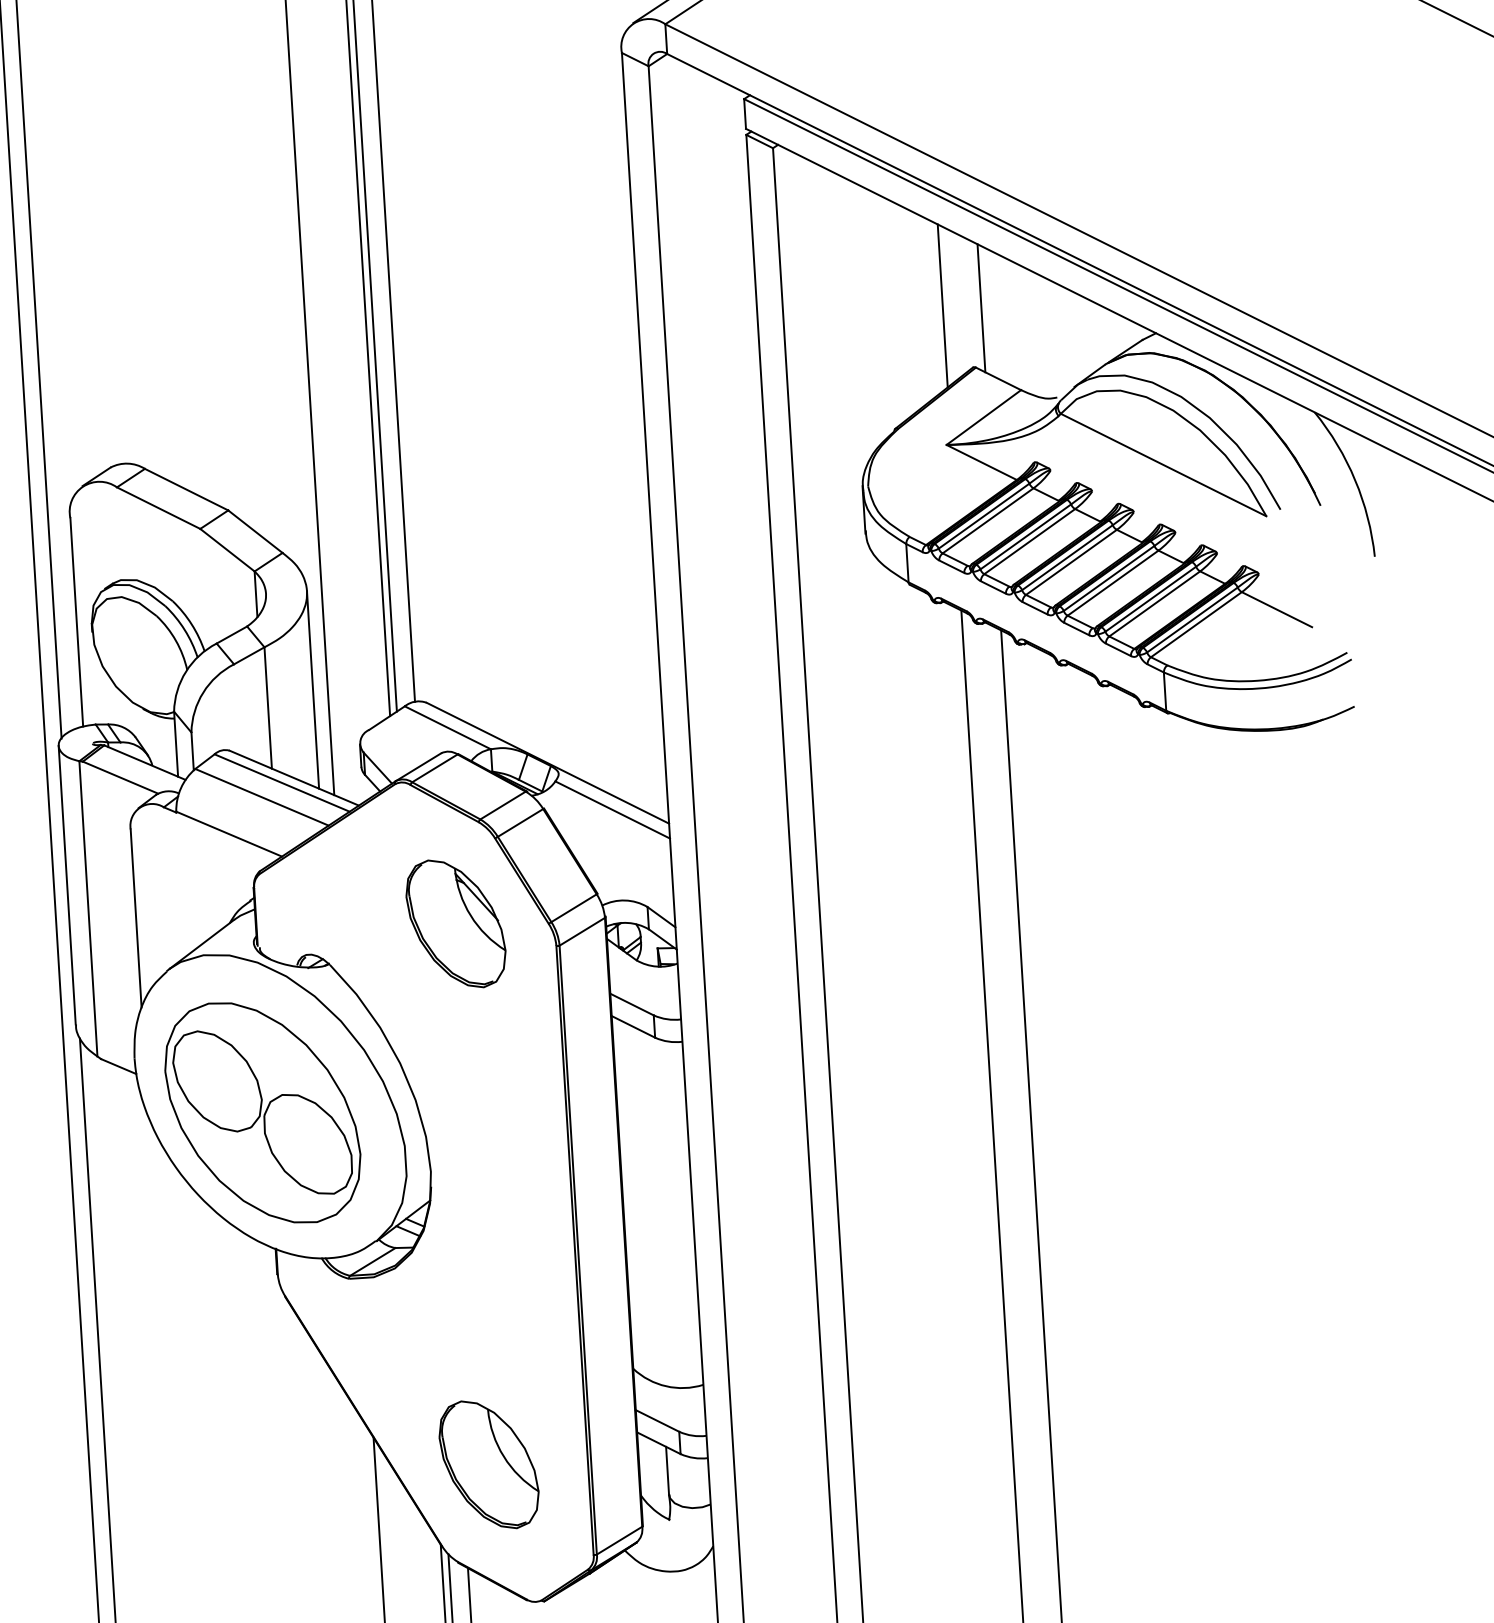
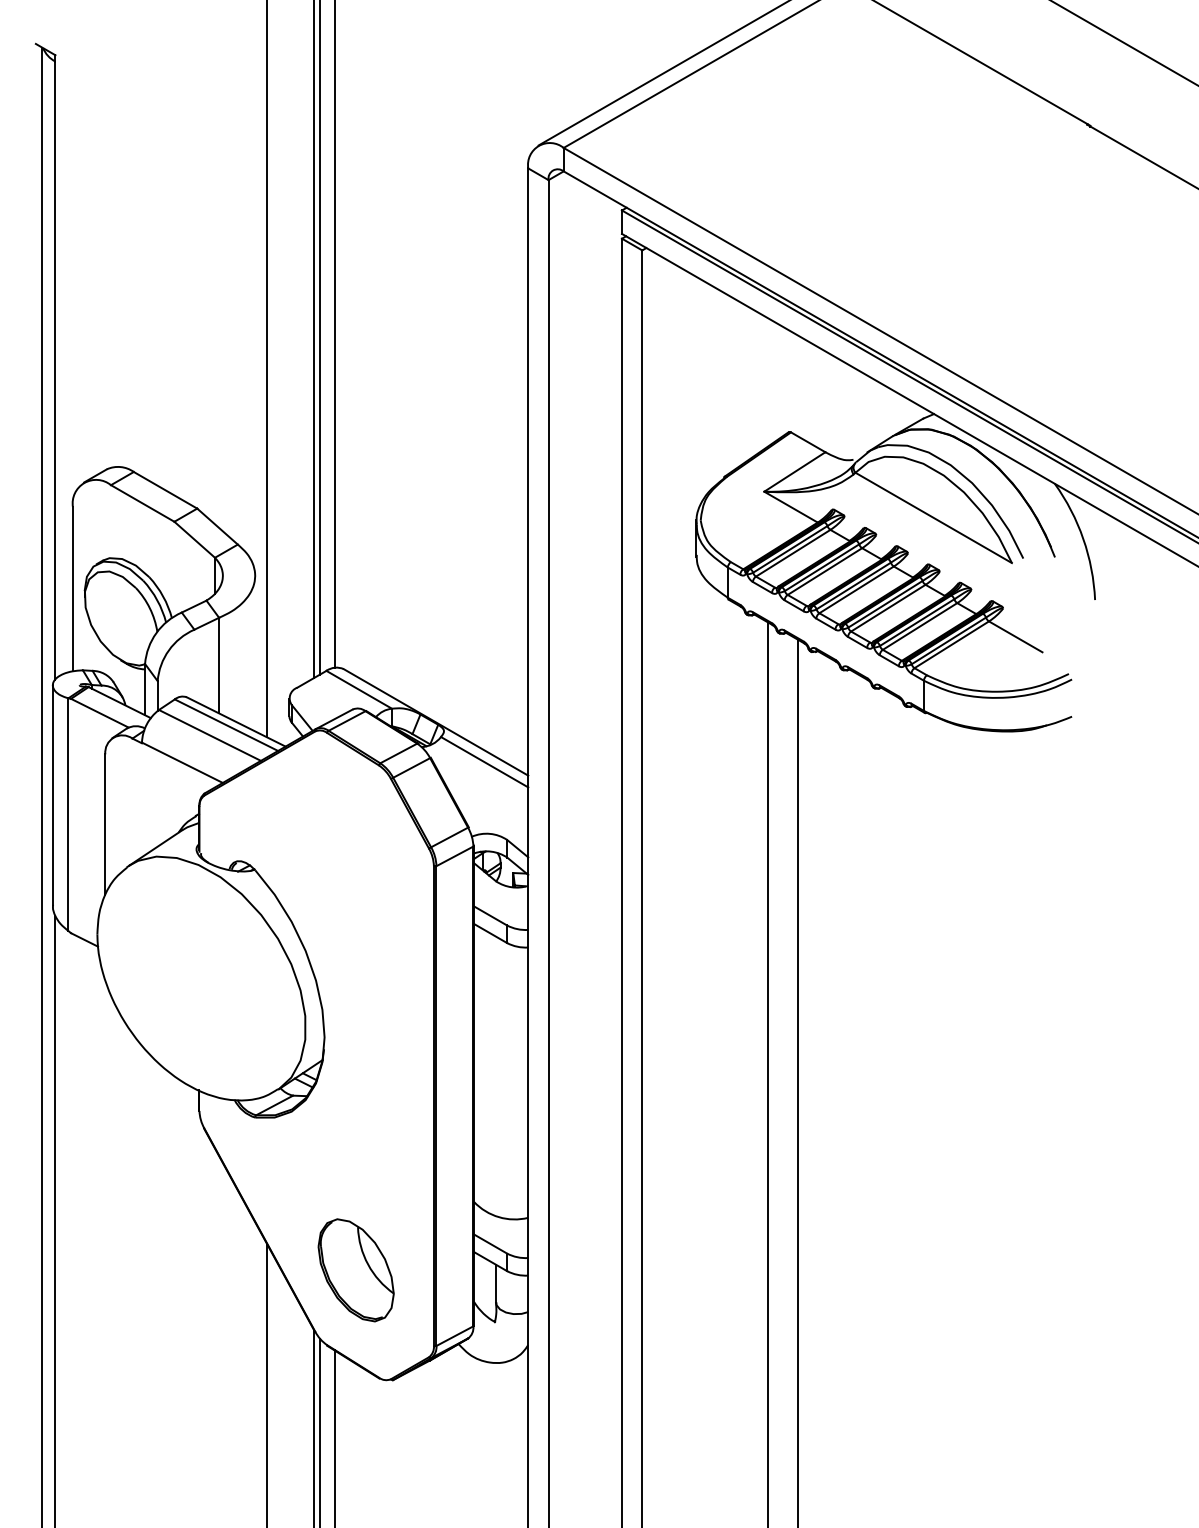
line: (942, 306) -> (767, 382), removed
line: (981, 307) -> (798, 385), removed
line: (313, 689) -> (255, 653), removed
part: (455, 924) -> (355, 844), removed
part: (262, 1111) -> (195, 982), removed

